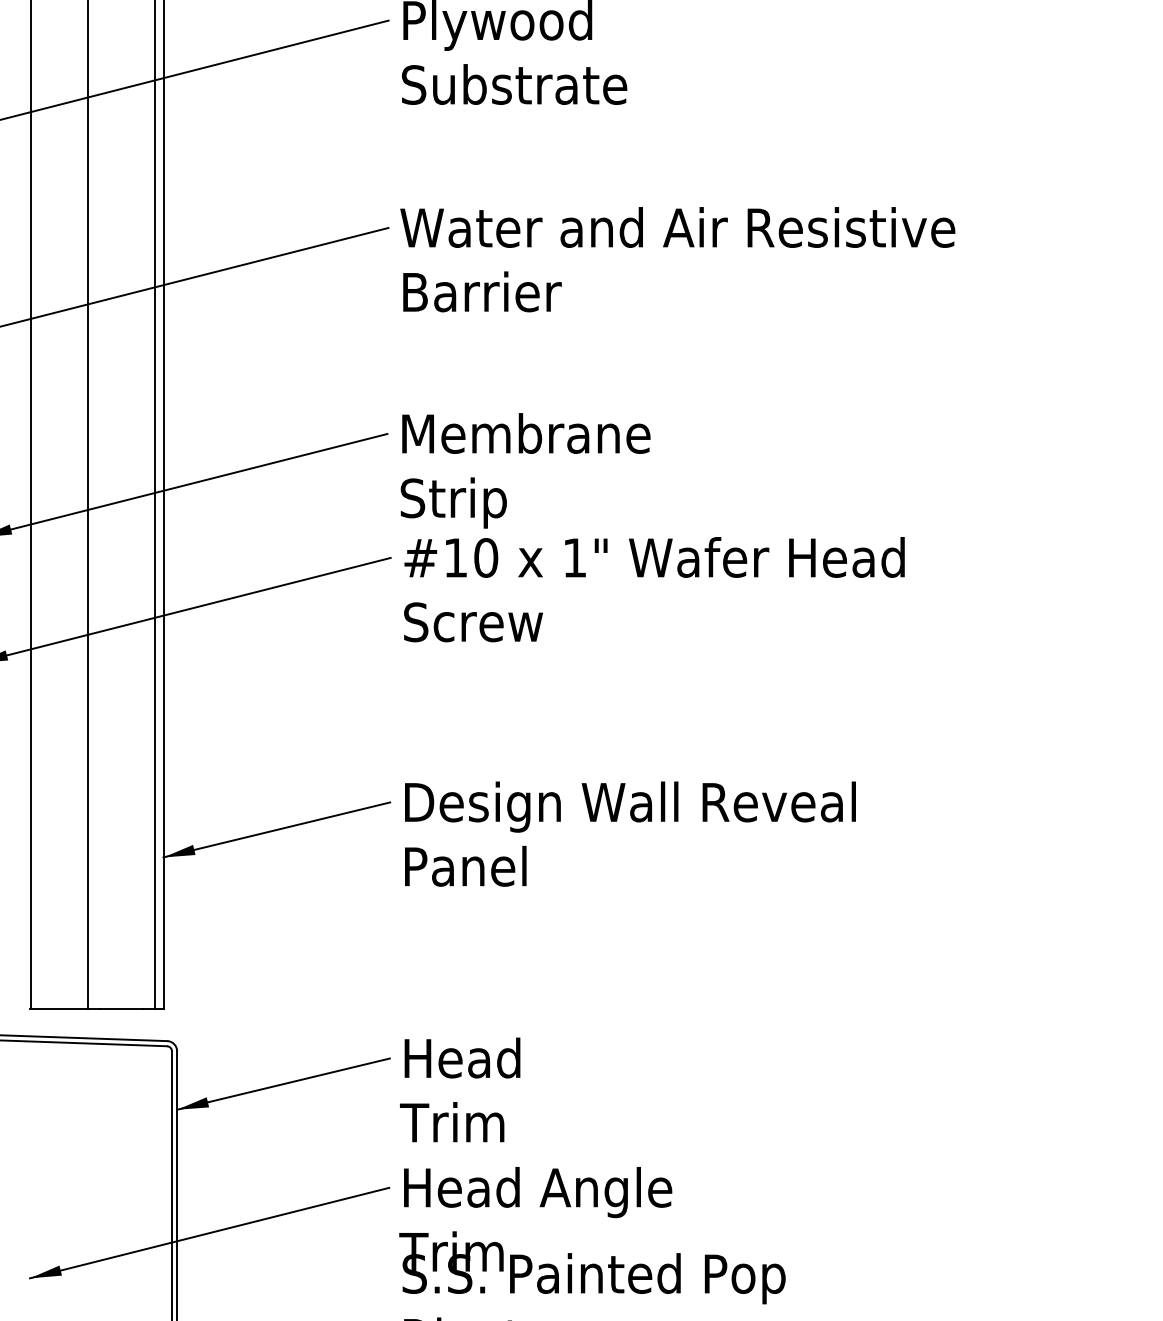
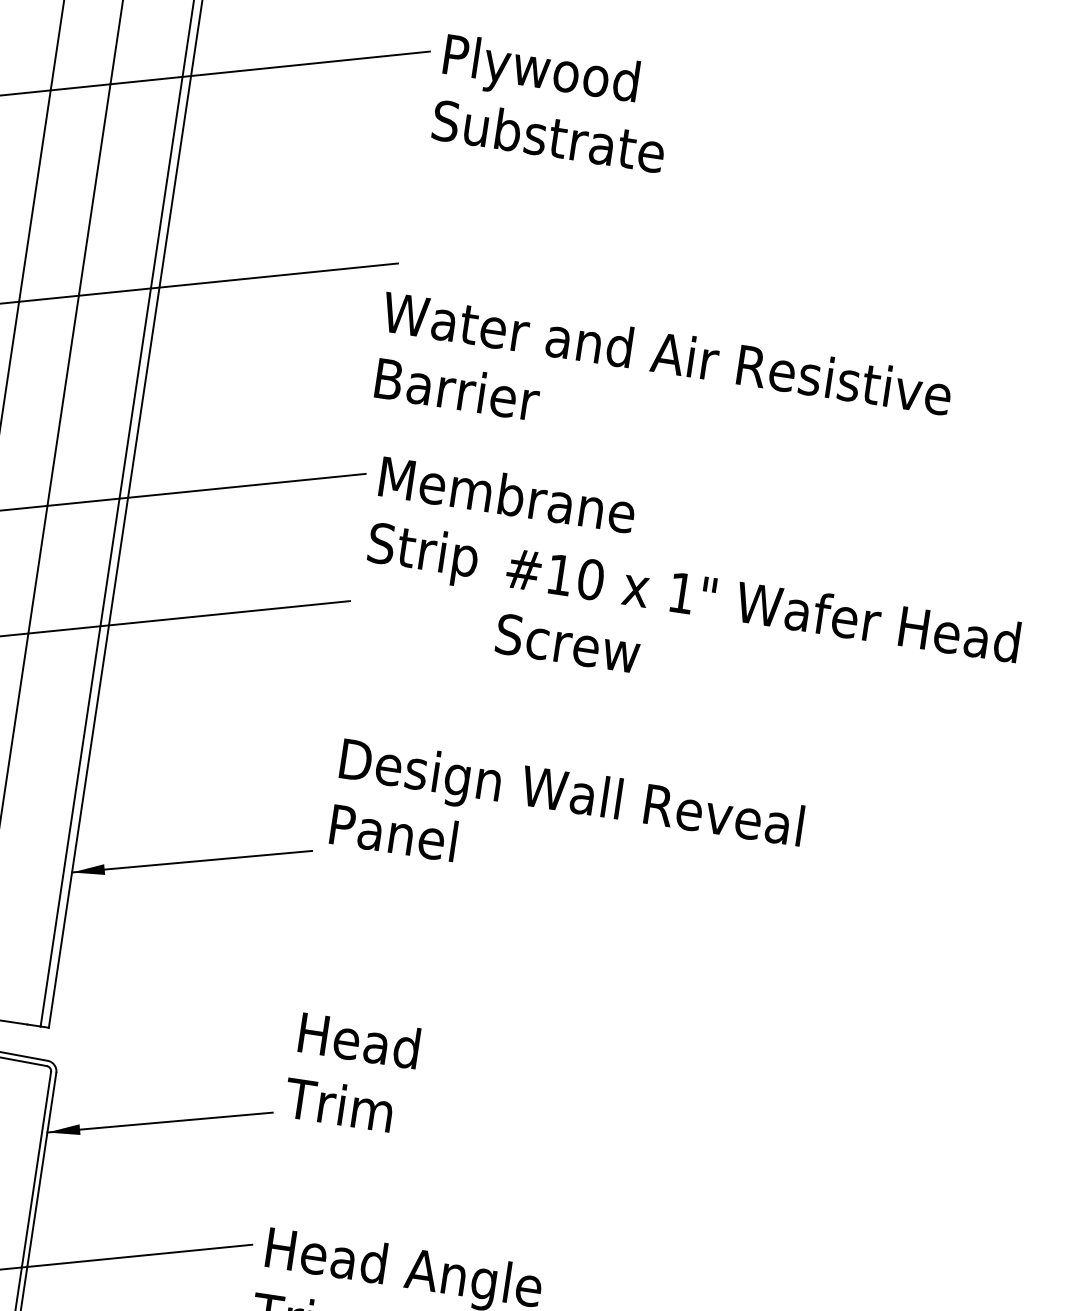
text: (677, 259) -> (661, 386), moved
text: (654, 589) -> (758, 637), moved
text: (630, 833) -> (567, 824), moved
text: (460, 1089) -> (352, 1072), moved

